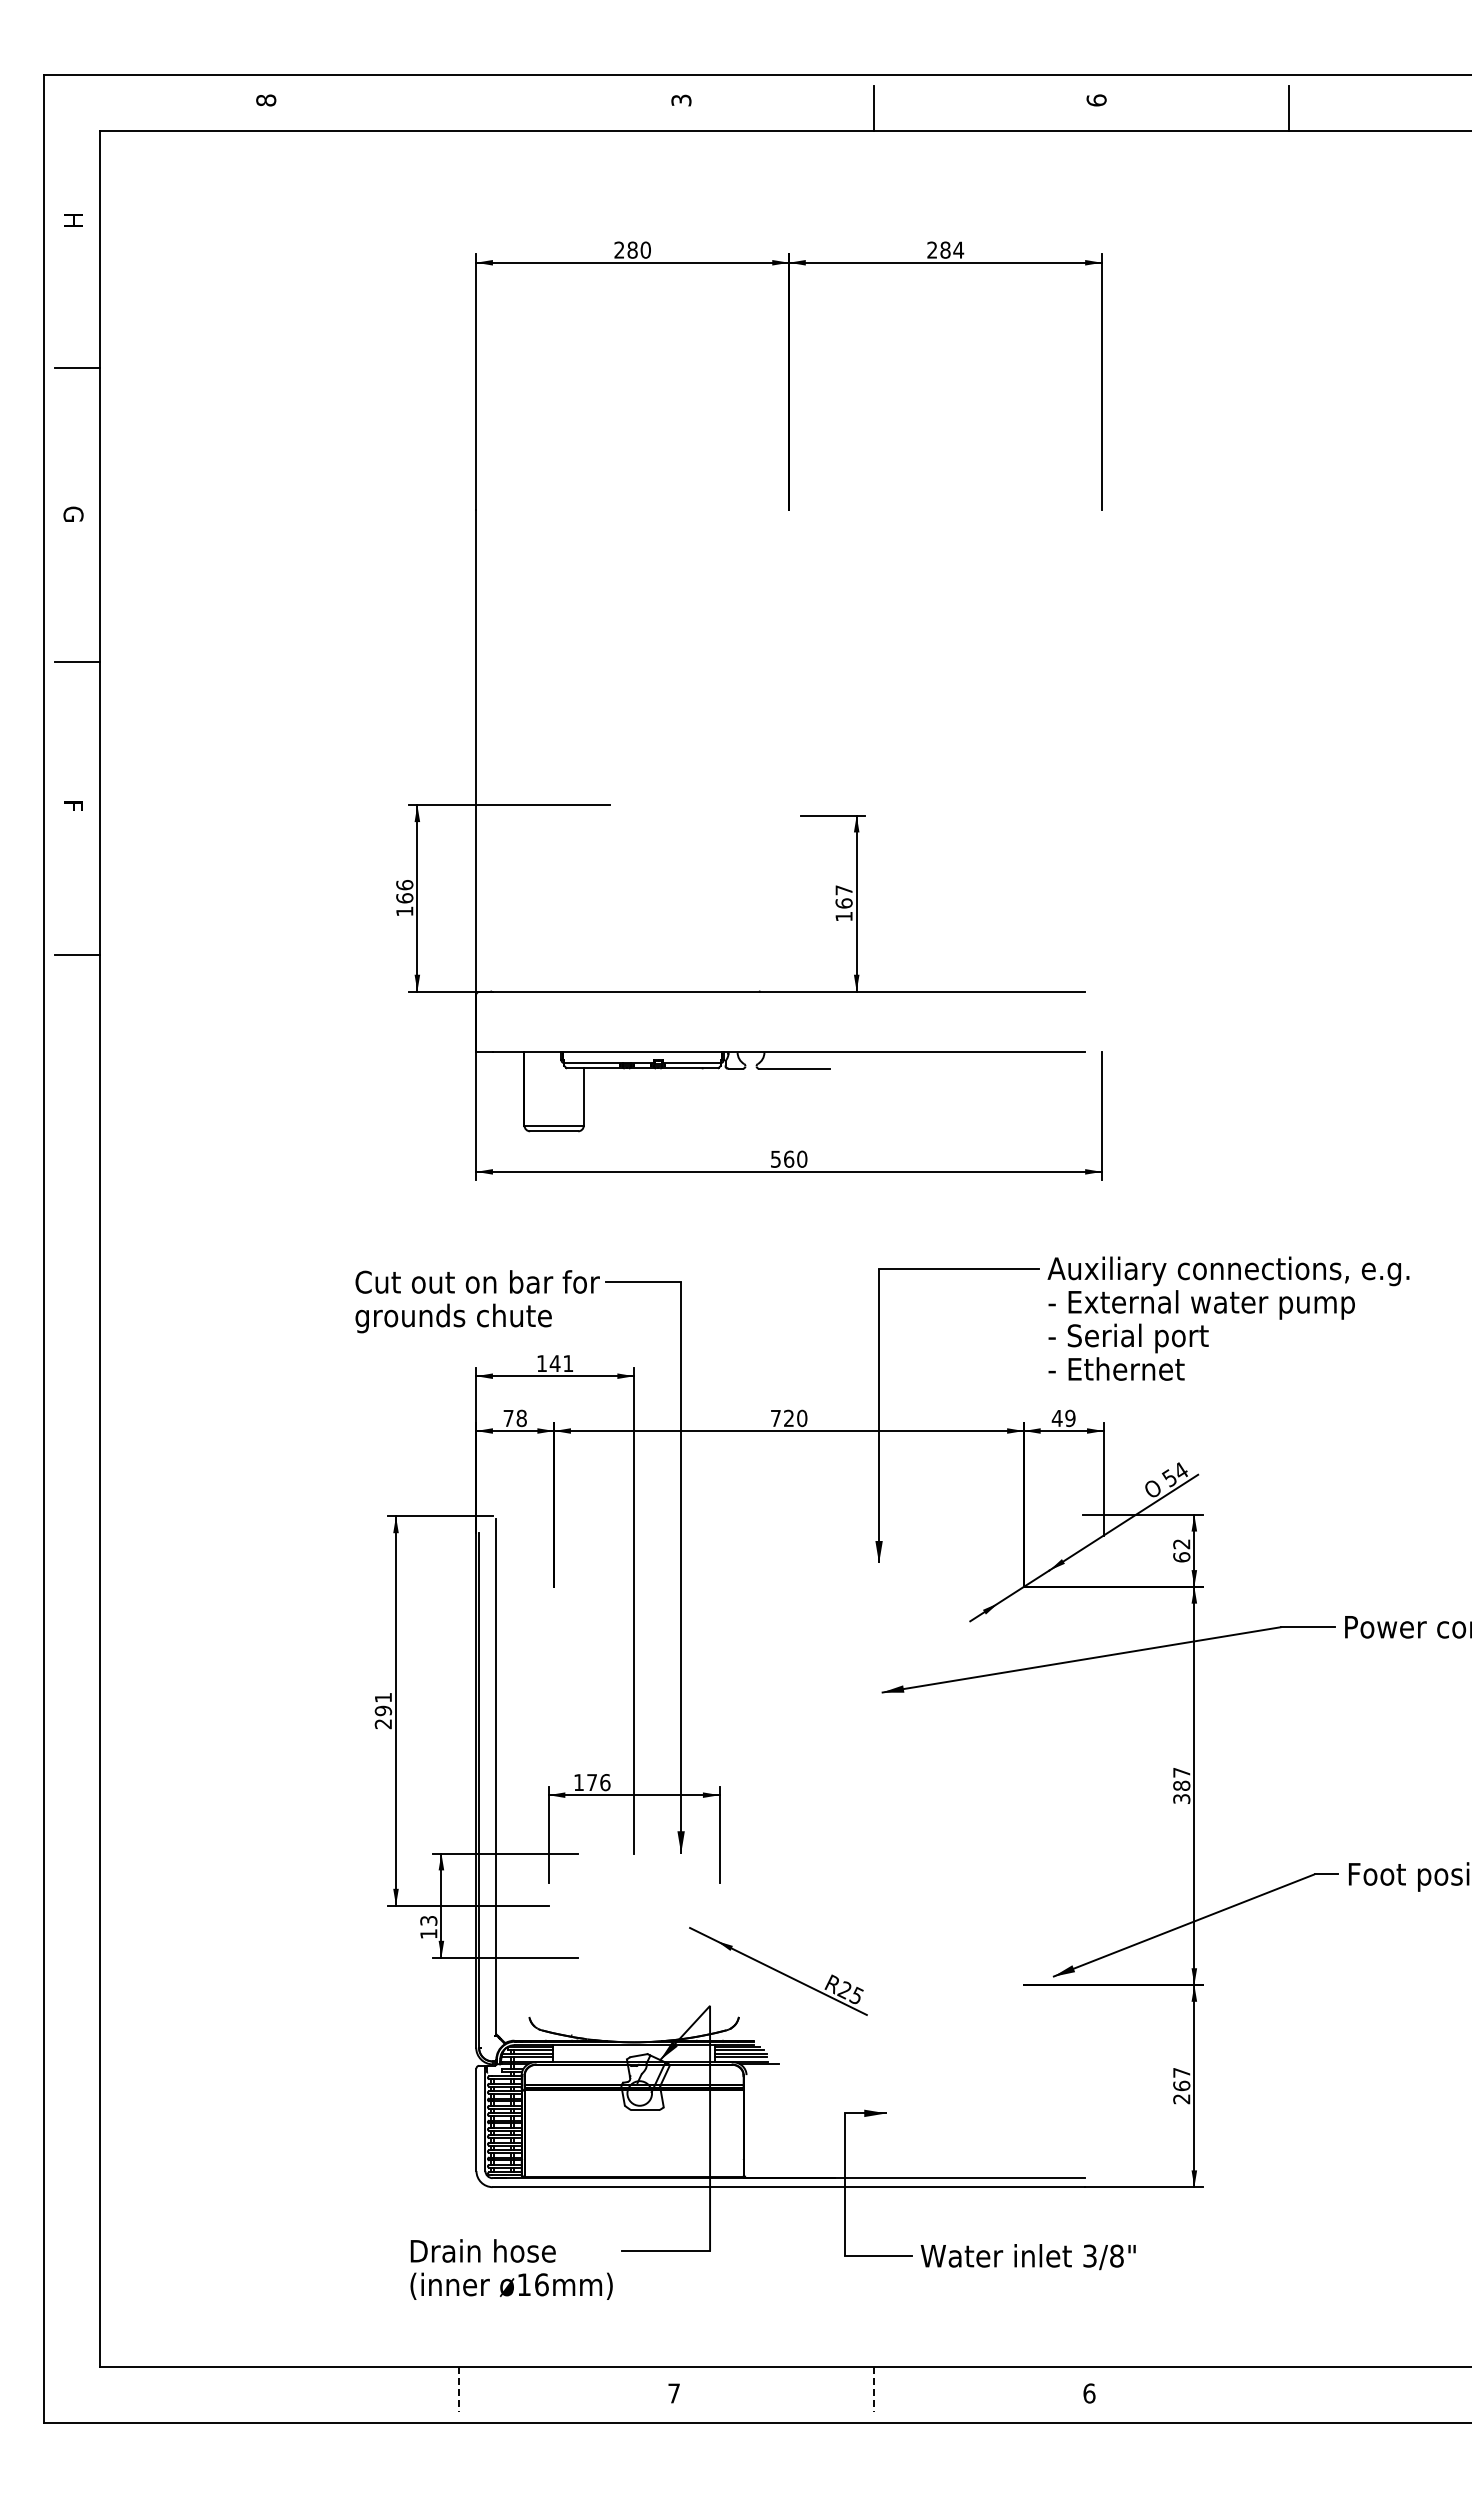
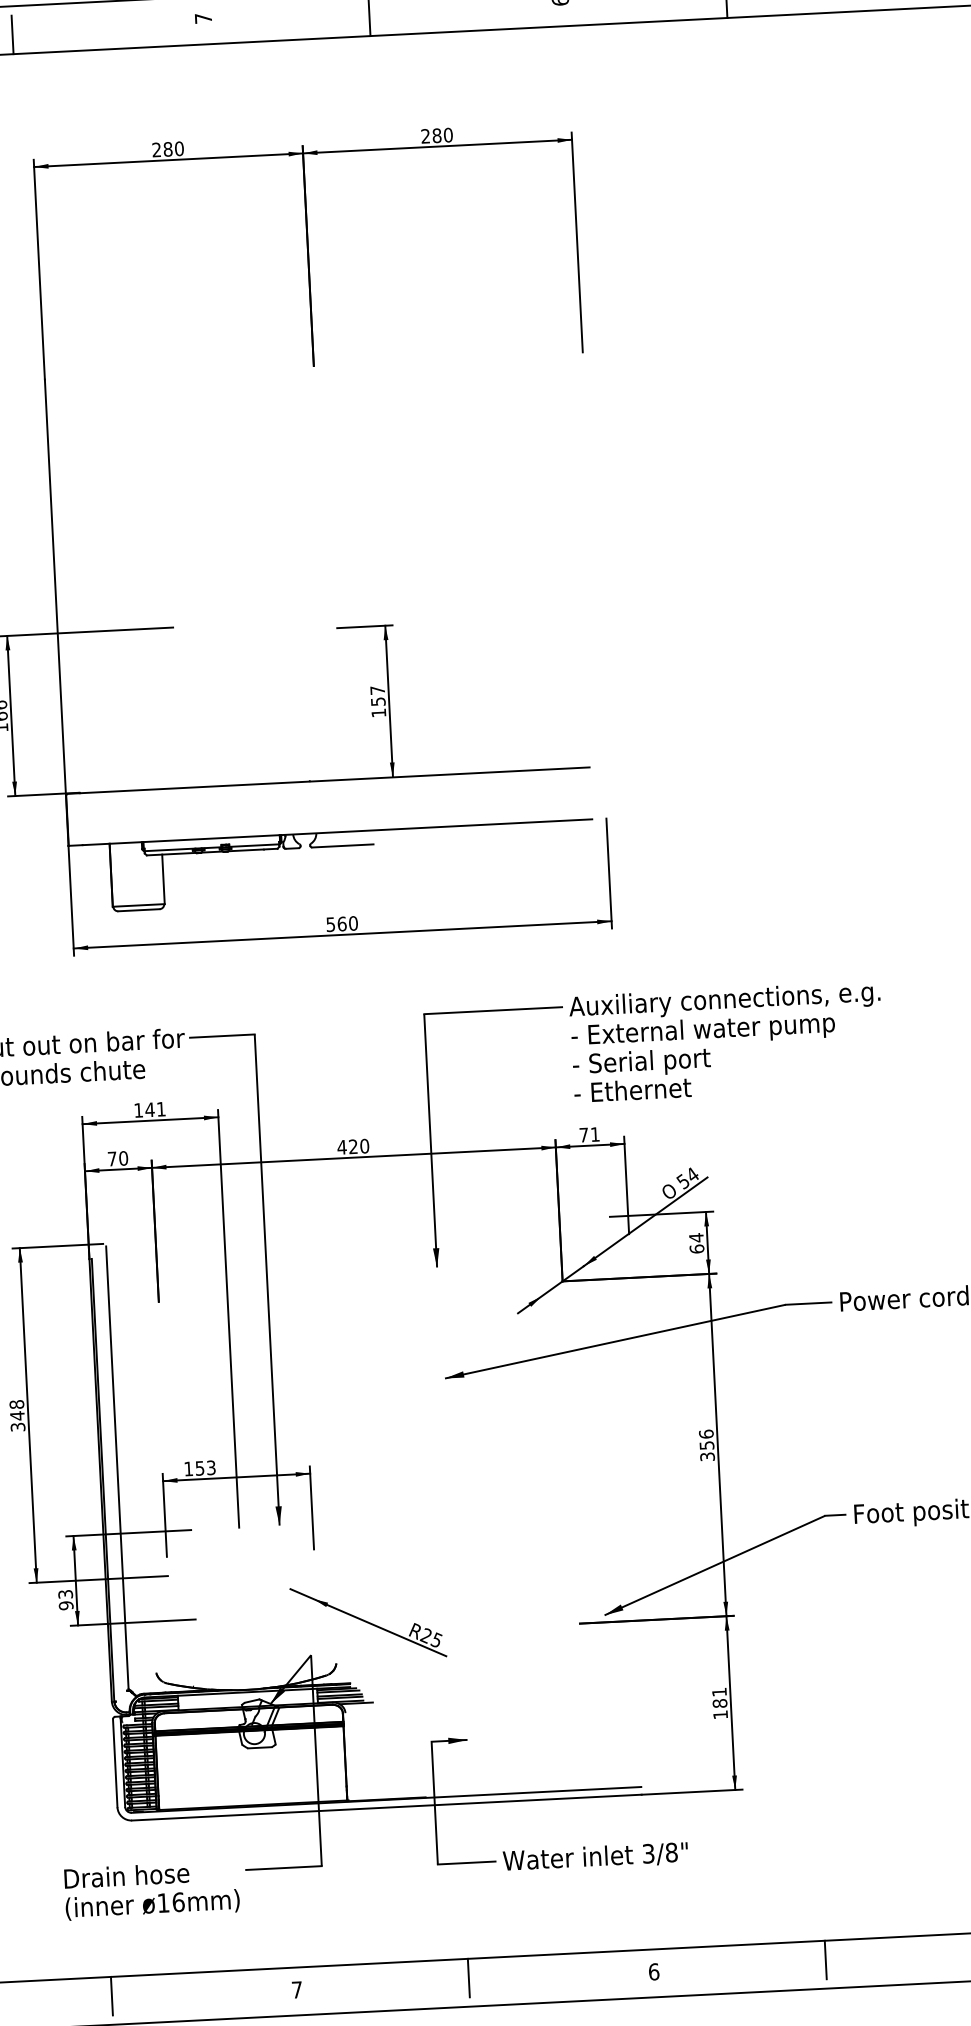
text: (681, 100) -> (203, 18), 3 -> 7
line: (458, 107) -> (12, 34), added
text: (958, 249) -> (448, 134), 284 -> 280
text: (843, 903) -> (377, 701), 167 -> 157
text: (521, 1418) -> (123, 1158), 78 -> 70
text: (775, 1418) -> (341, 1147), 720 -> 420
text: (1063, 1418) -> (589, 1134), 49 -> 71
text: (1181, 1543) -> (696, 1237), 62 -> 64
text: (383, 1710) -> (17, 1415), 291 -> 348
text: (1181, 1778) -> (706, 1439), 387 -> 356
text: (598, 1782) -> (205, 1468), 176 -> 153
text: (428, 1934) -> (65, 1606), 13 -> 93
text: (1181, 2086) -> (719, 1703), 267 -> 181
line: (1289, 2389) -> (825, 1959), added
line: (458, 2390) -> (111, 1996), dashed -> solid
line: (874, 2390) -> (469, 1978), dashed -> solid

